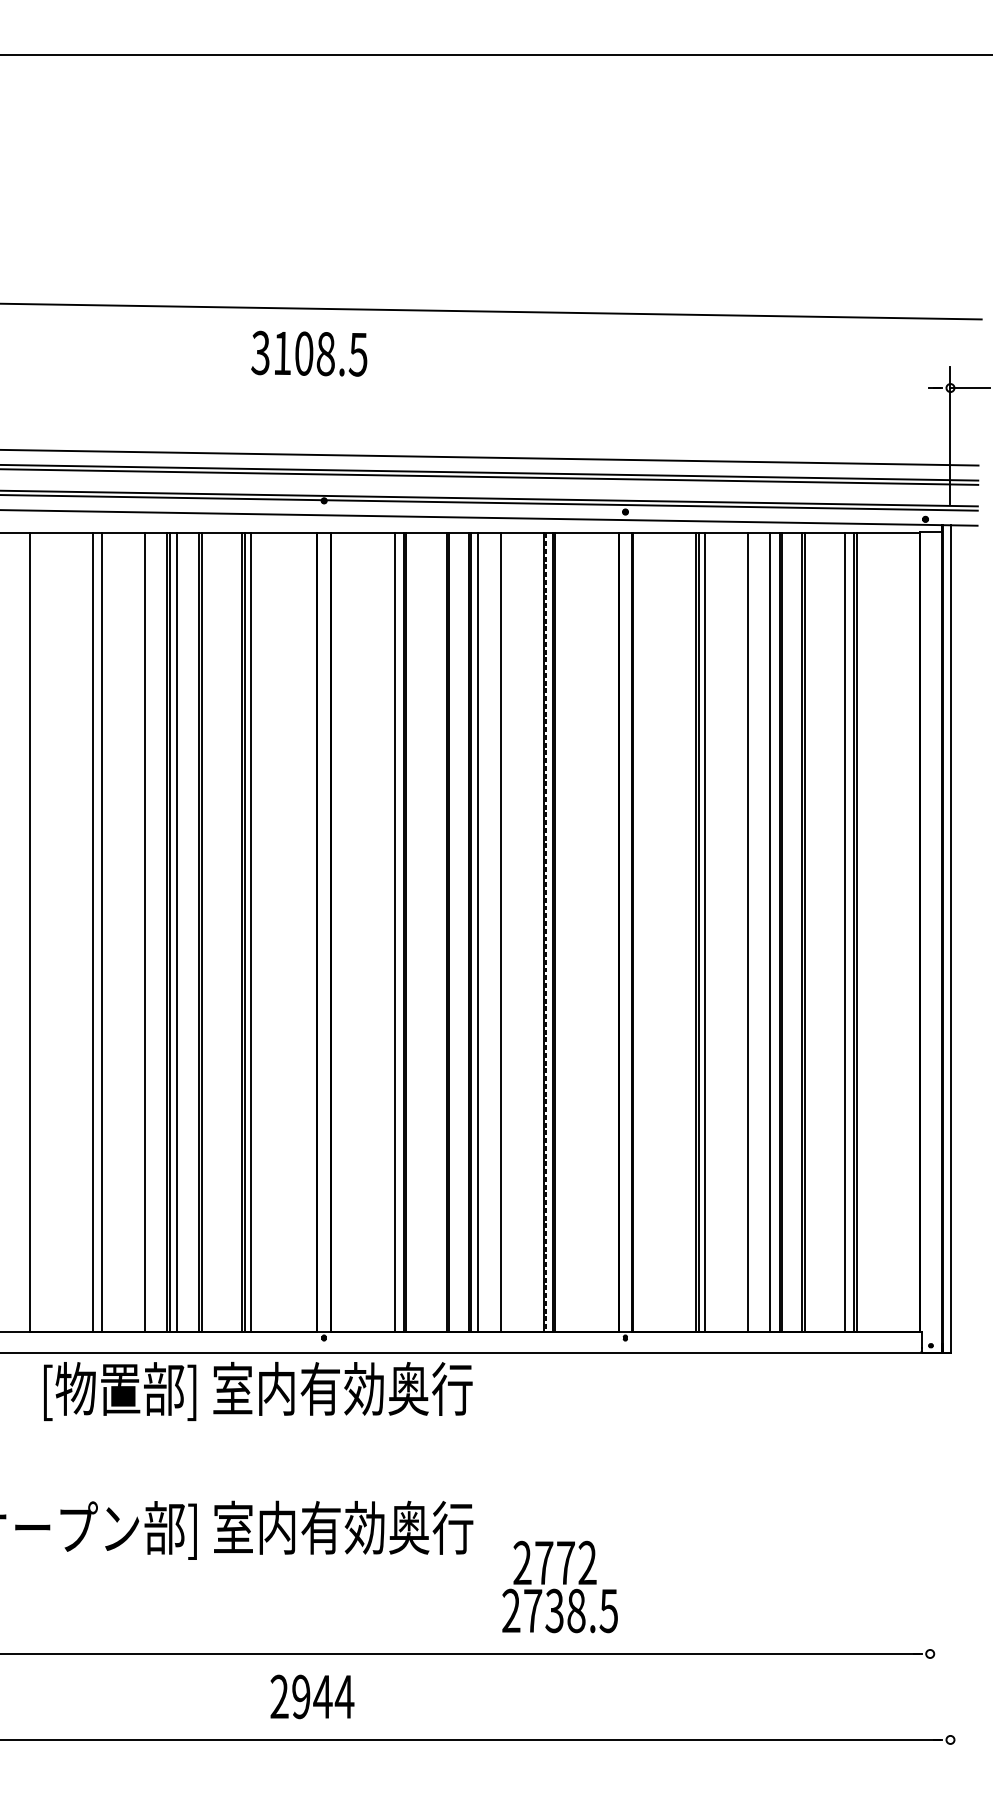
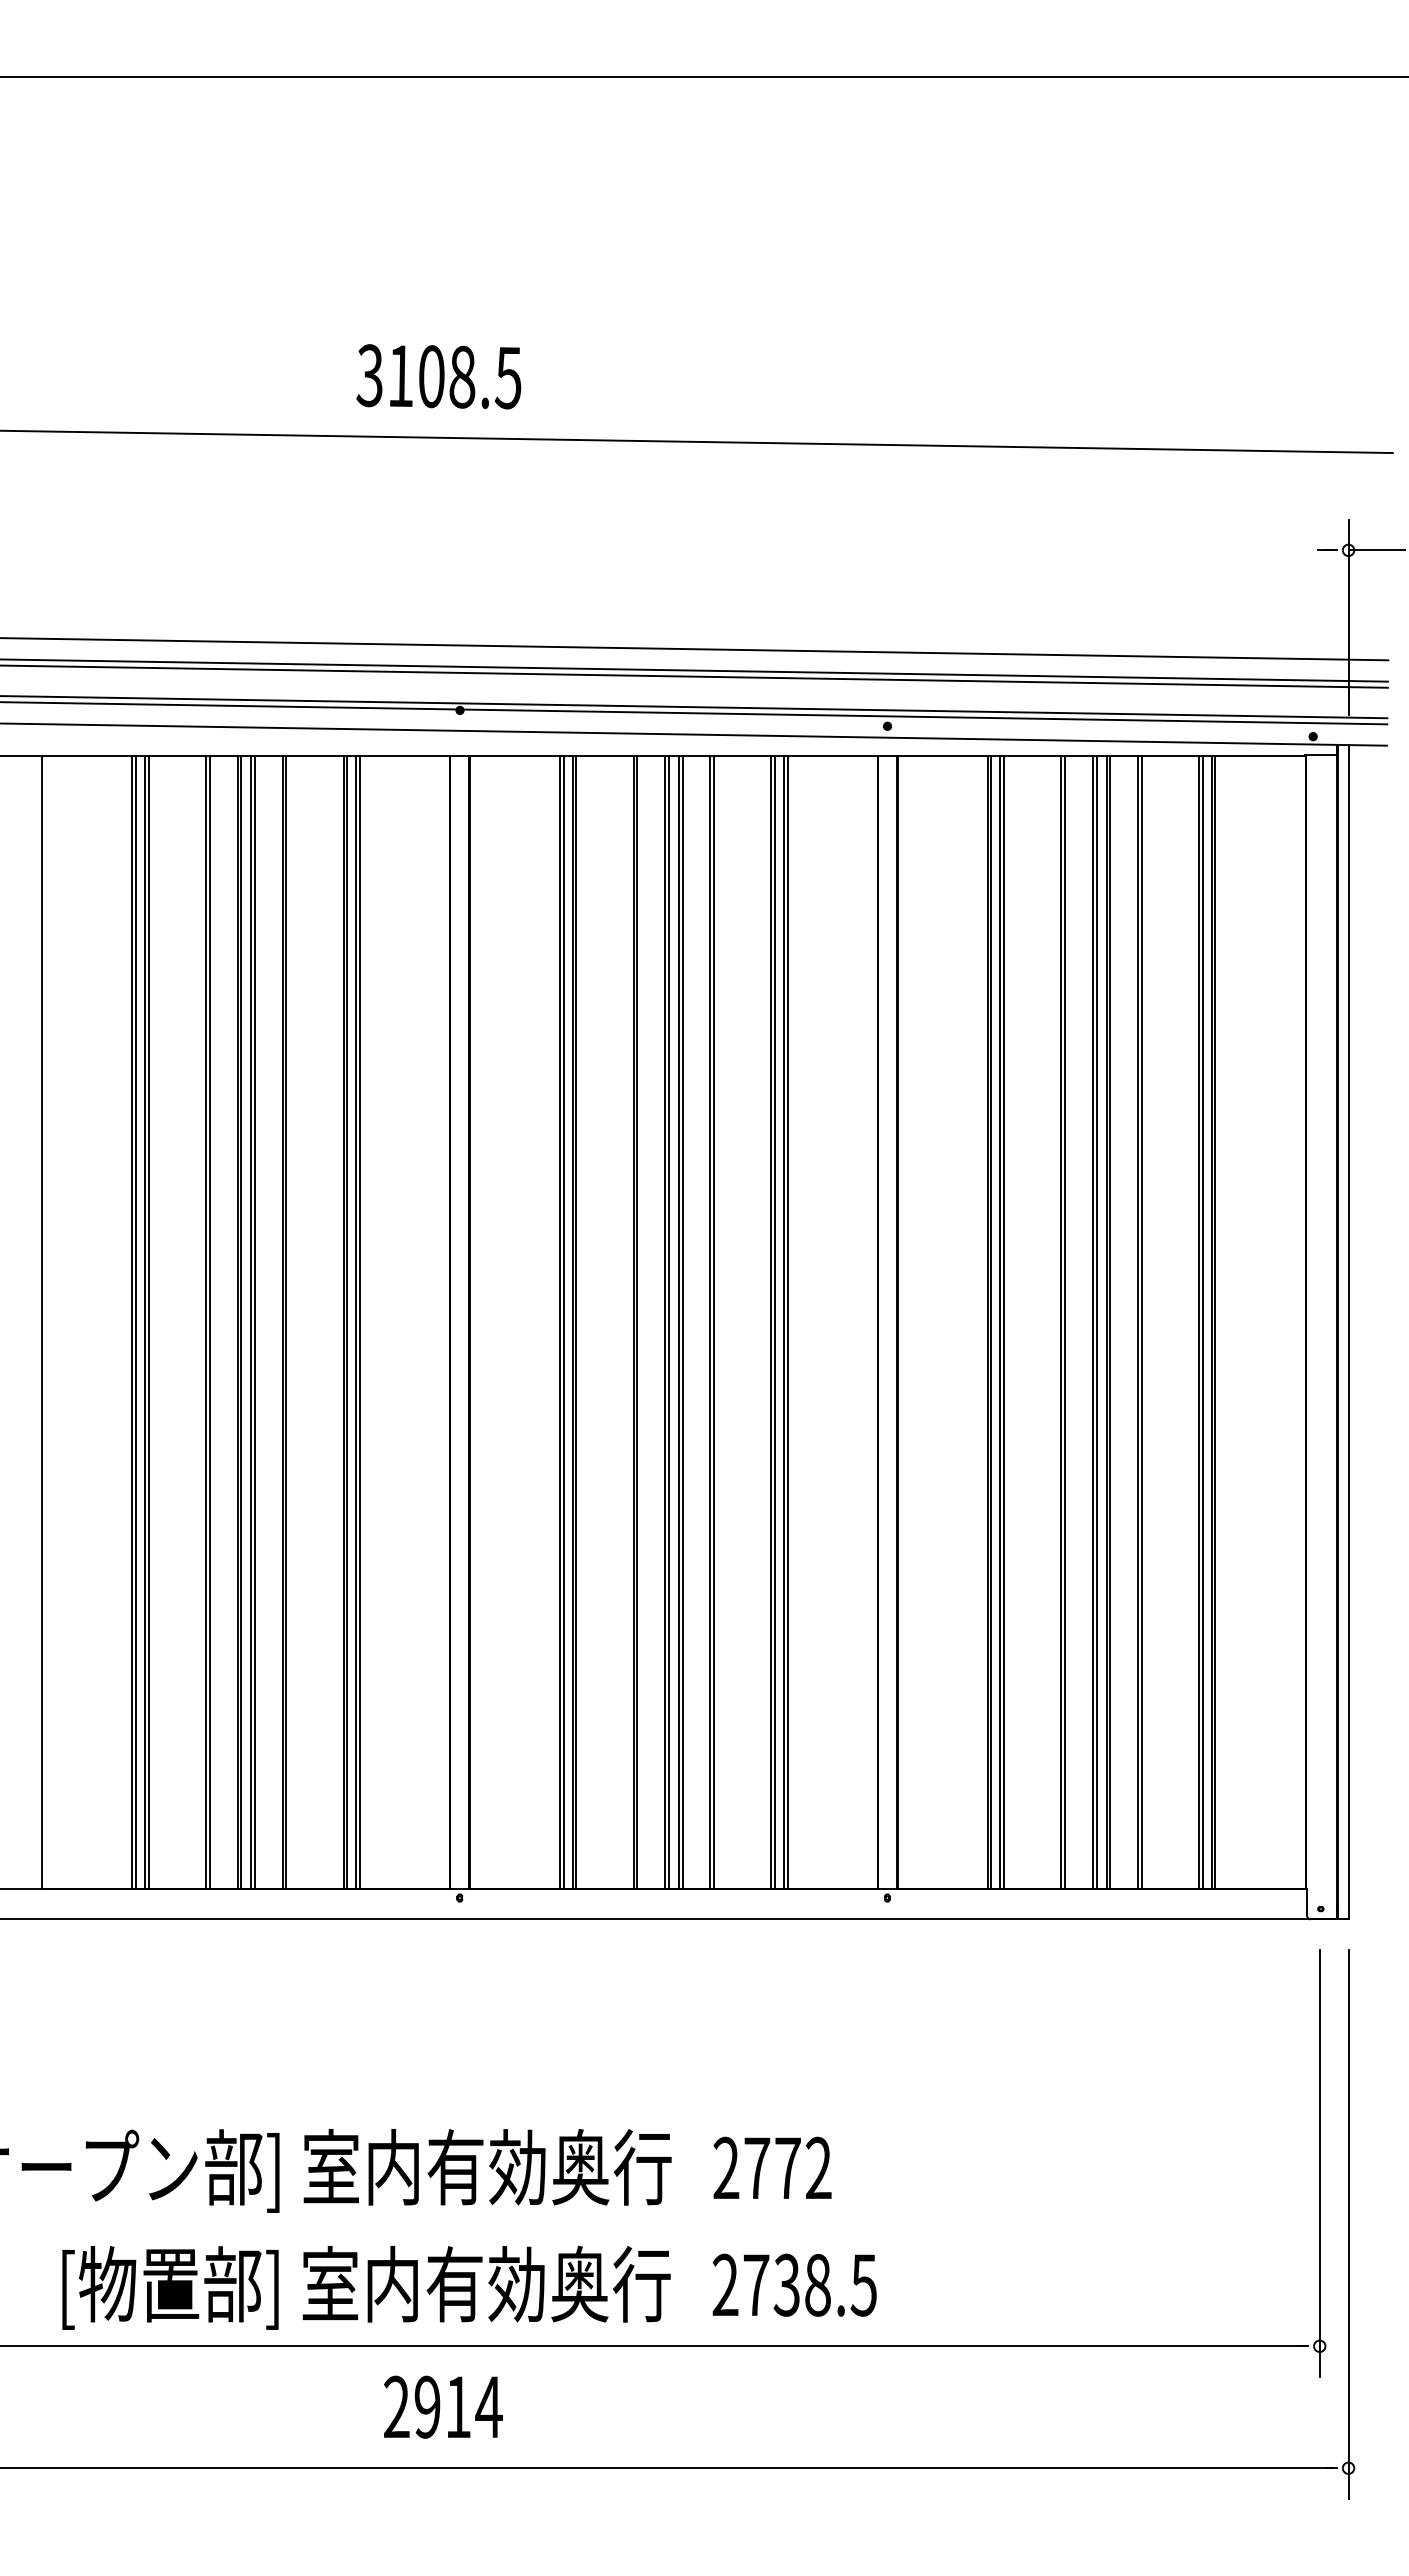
text: (308, 353) -> (438, 376), moved
line: (96, 932) -> (136, 1322), added
line: (104, 932) -> (148, 1322), added
line: (147, 932) -> (209, 1322), added
line: (179, 932) -> (254, 1322), added
line: (254, 932) -> (360, 1322), added
line: (397, 932) -> (563, 1322), added
line: (480, 932) -> (682, 1322), added
line: (503, 932) -> (714, 1322), added
line: (546, 932) -> (775, 1322), dashed -> solid
line: (707, 932) -> (1003, 1322), added
line: (750, 932) -> (1065, 1322), added
line: (772, 932) -> (1096, 1322), added
line: (847, 932) -> (1202, 1322), added
text: (258, 1391) -> (366, 2287), moved
line: (930, 1524) -> (1319, 2162), added
text: (555, 1562) -> (772, 2167), moved
line: (950, 1567) -> (1348, 2223), added
text: (323, 1696) -> (458, 2406), 2944 -> 2914

